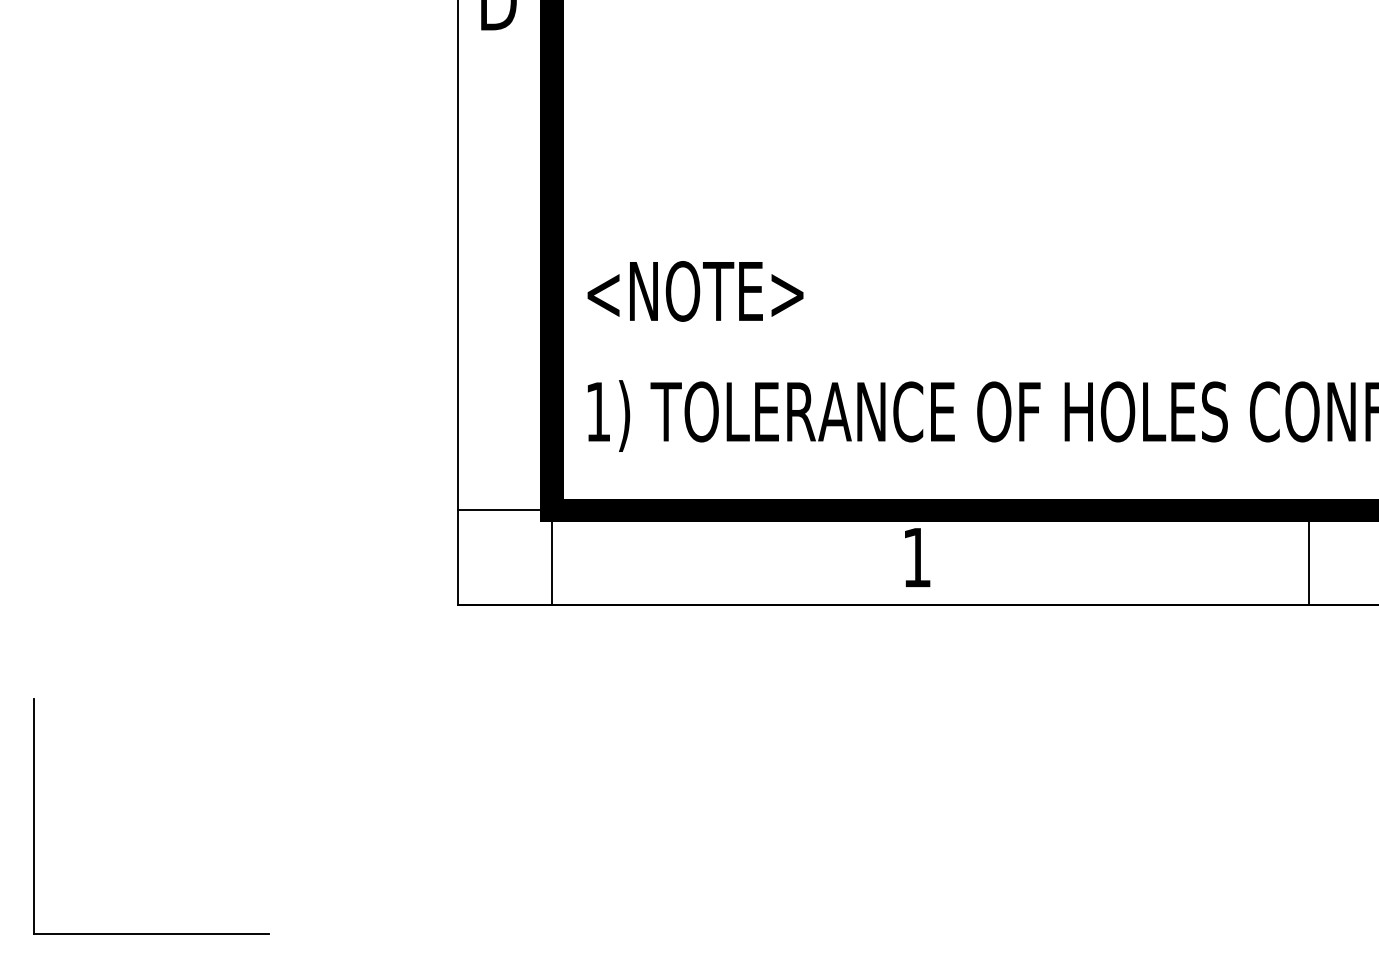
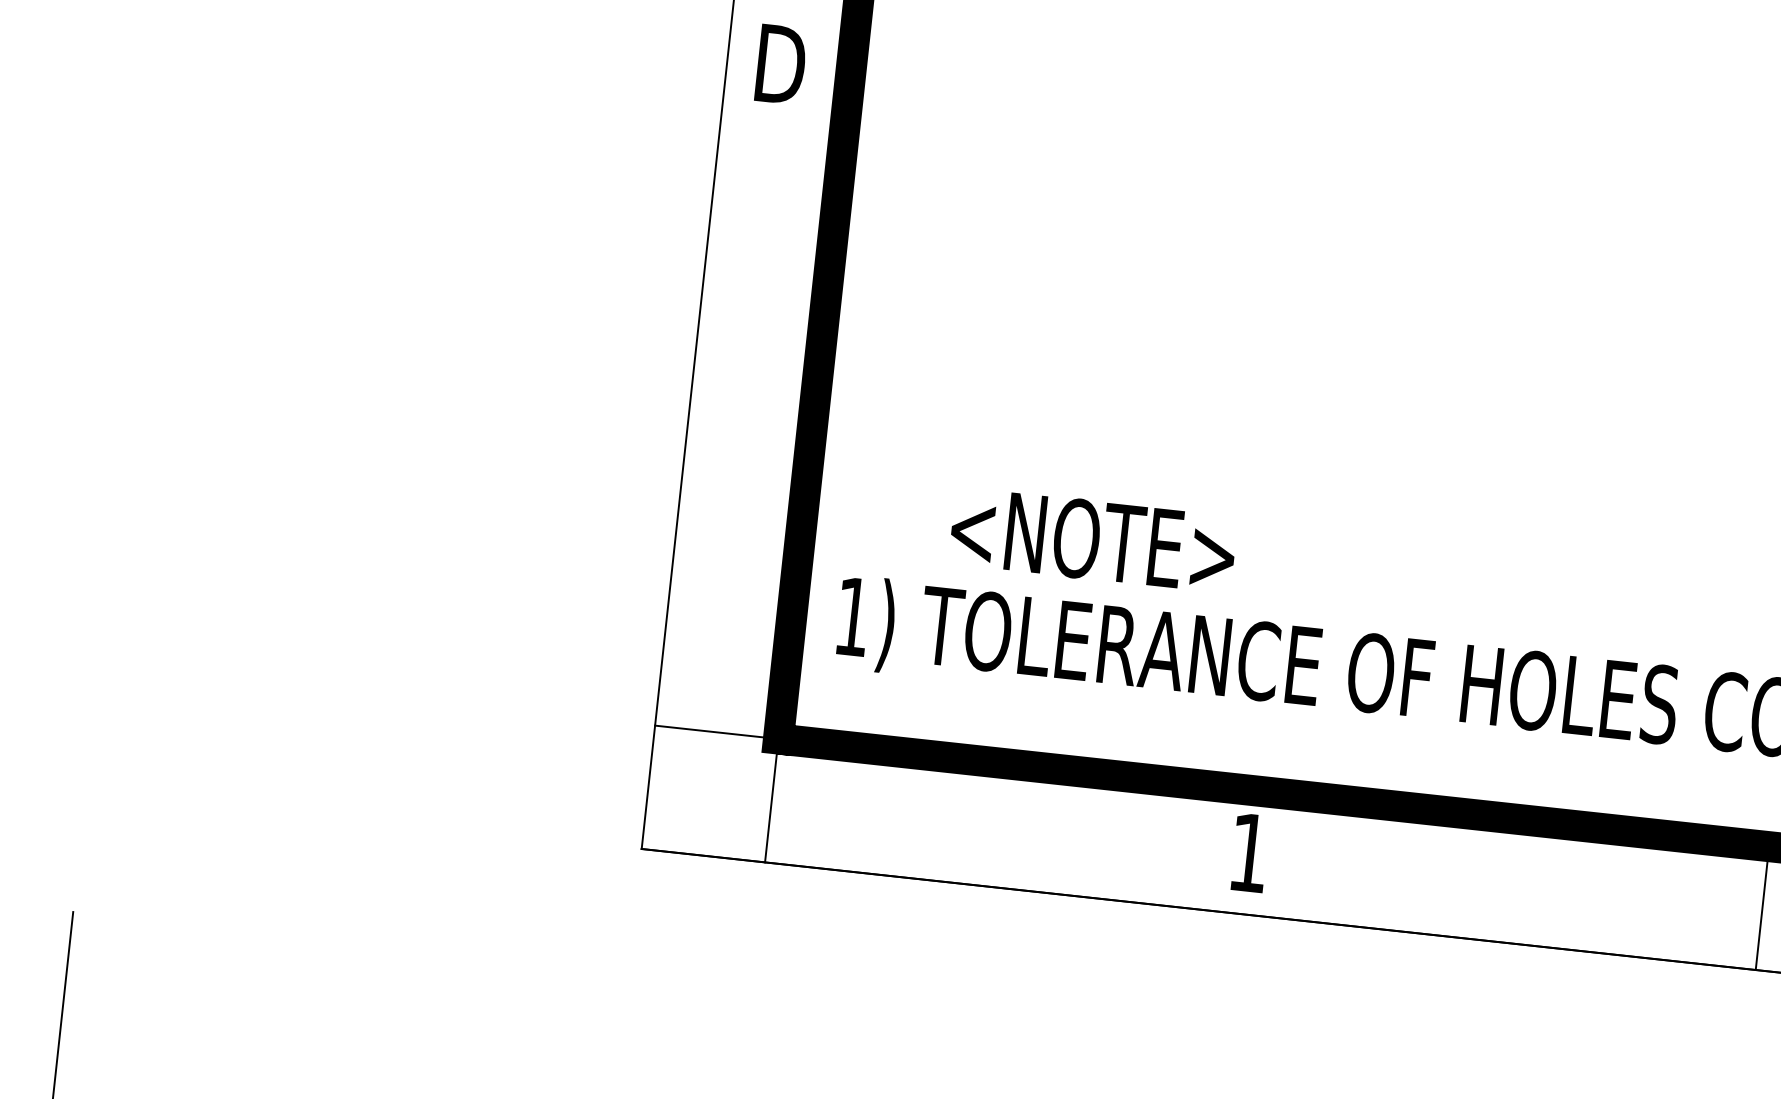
text: (695, 291) -> (1093, 540), moved

